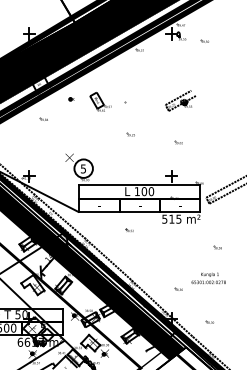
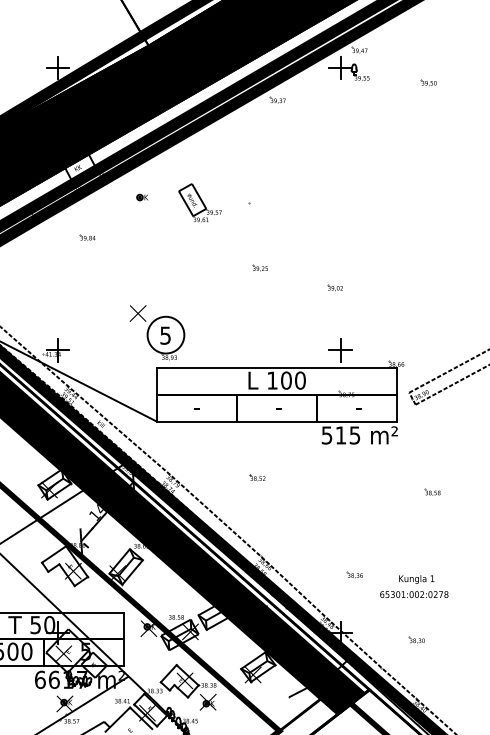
part: (204, 40) -> (427, 80), moved
part: (180, 100) -> (358, 199), removed
part: (178, 142) -> (334, 287), moved
part: (129, 229) -> (256, 475), moved
text: (208, 278) -> (413, 586), moved

